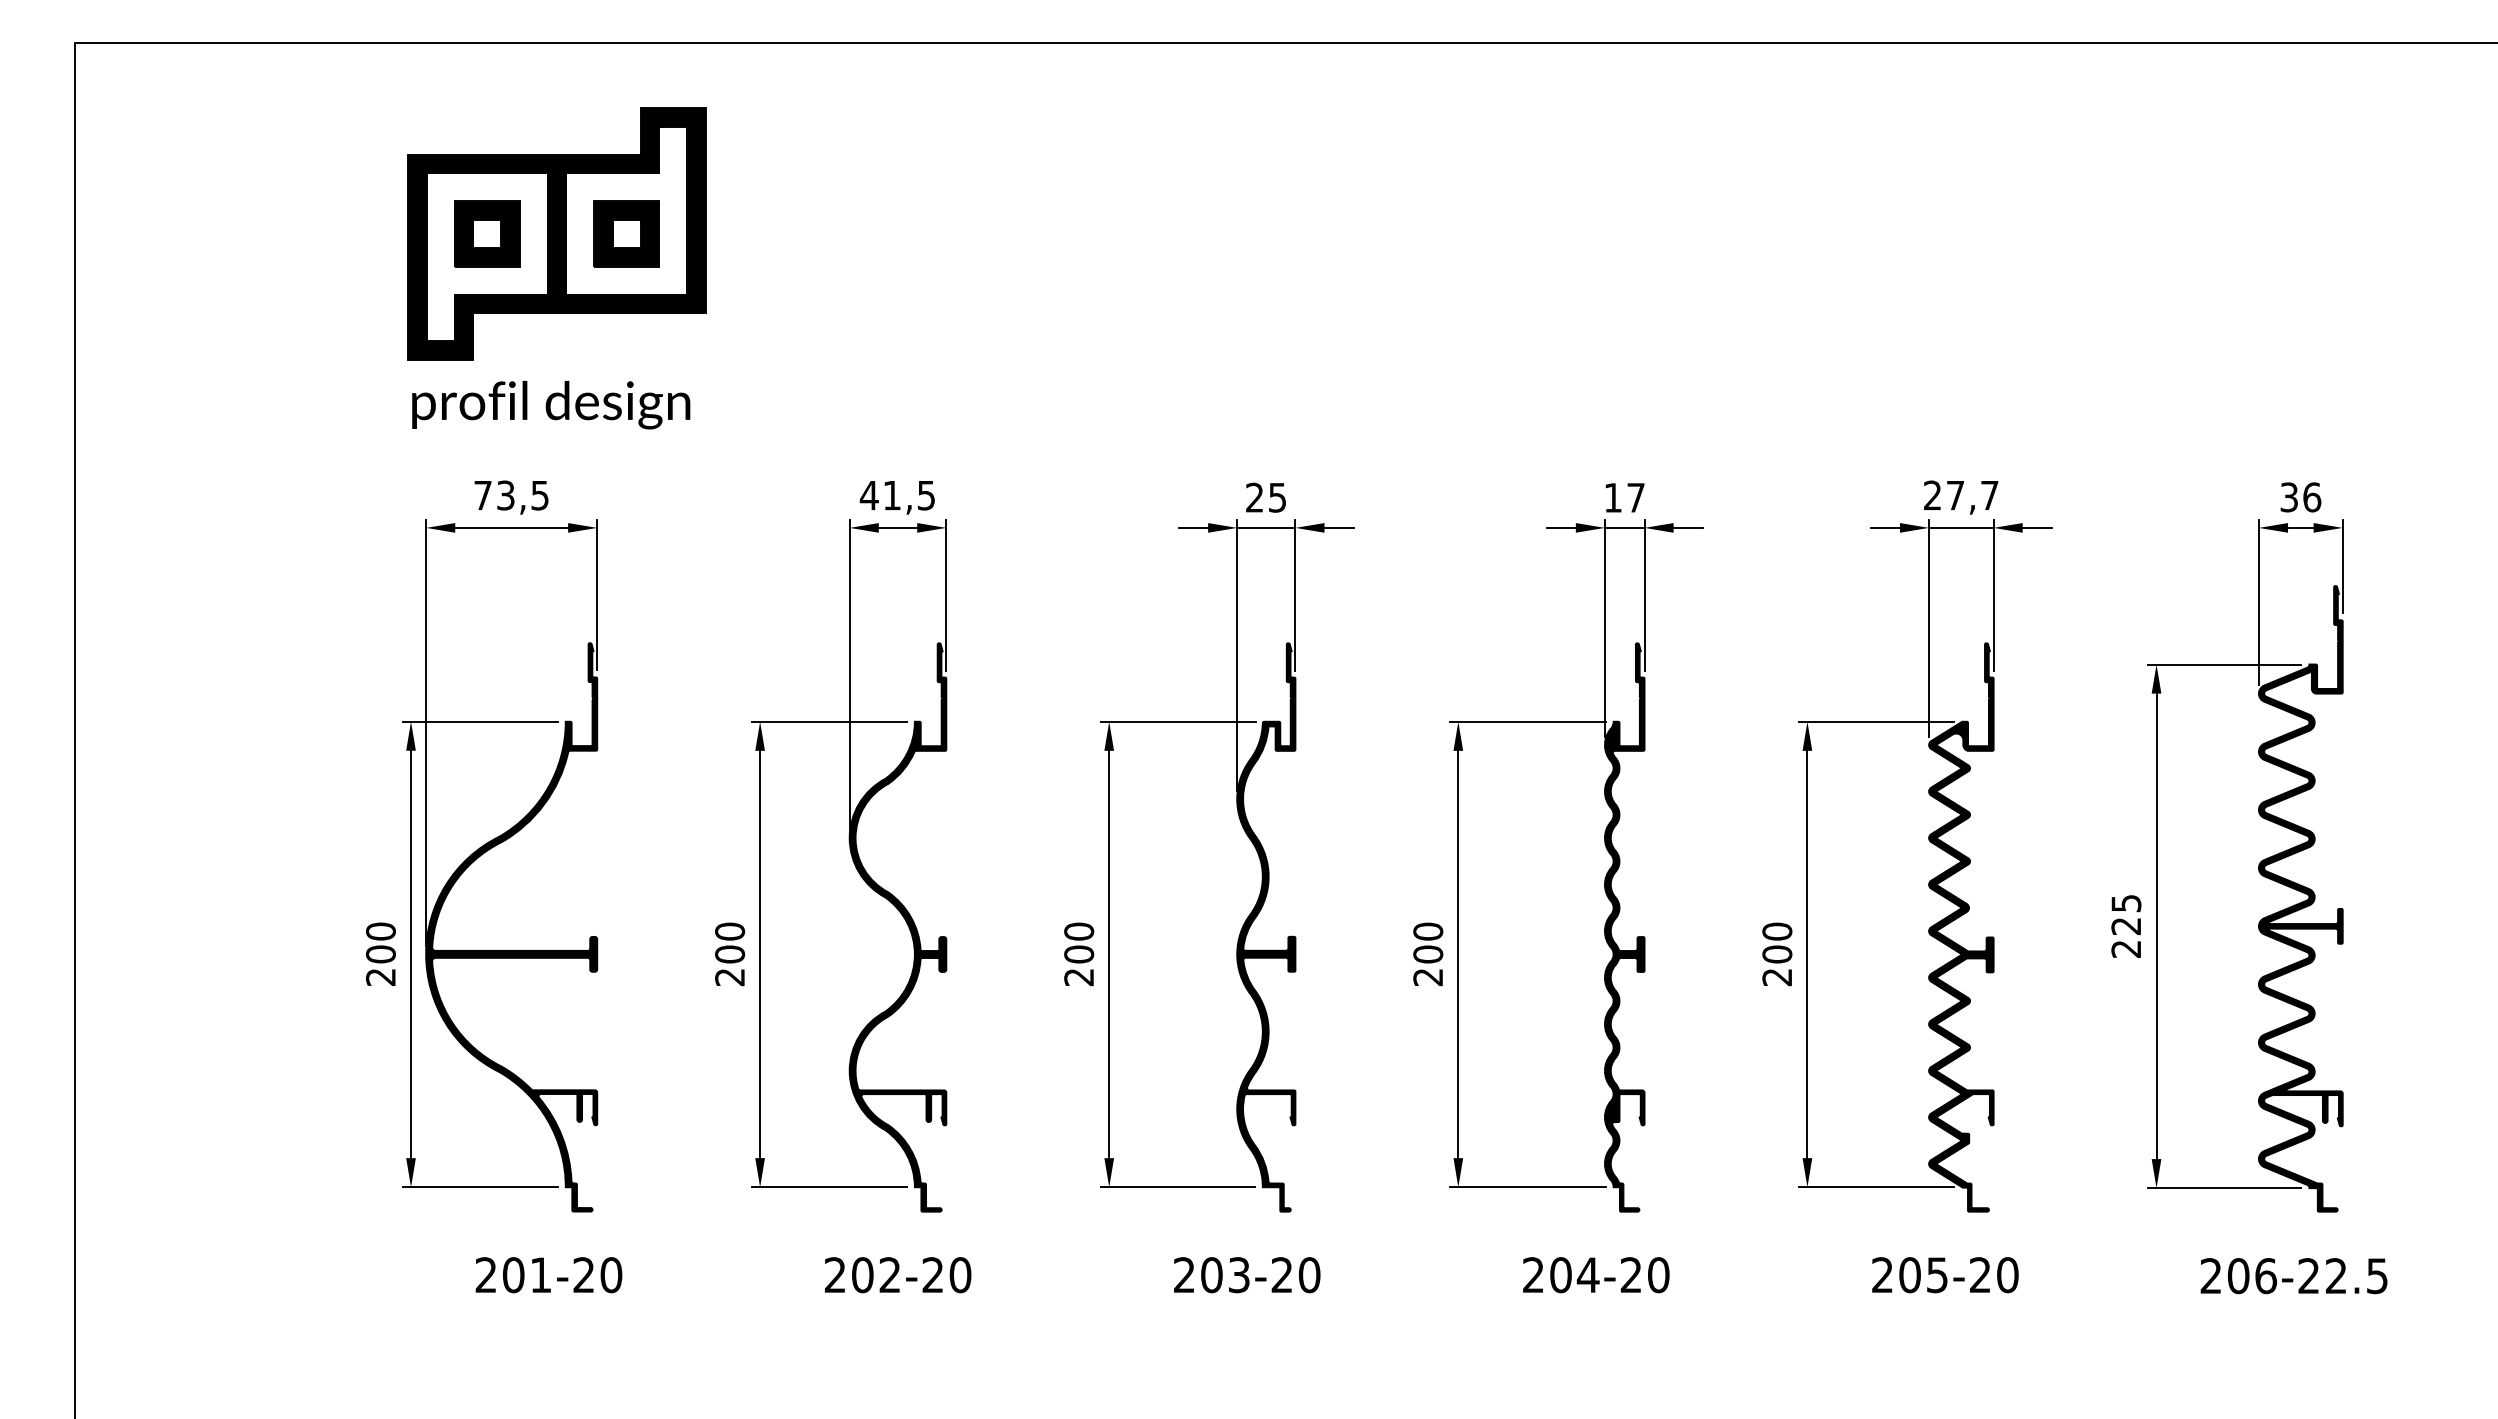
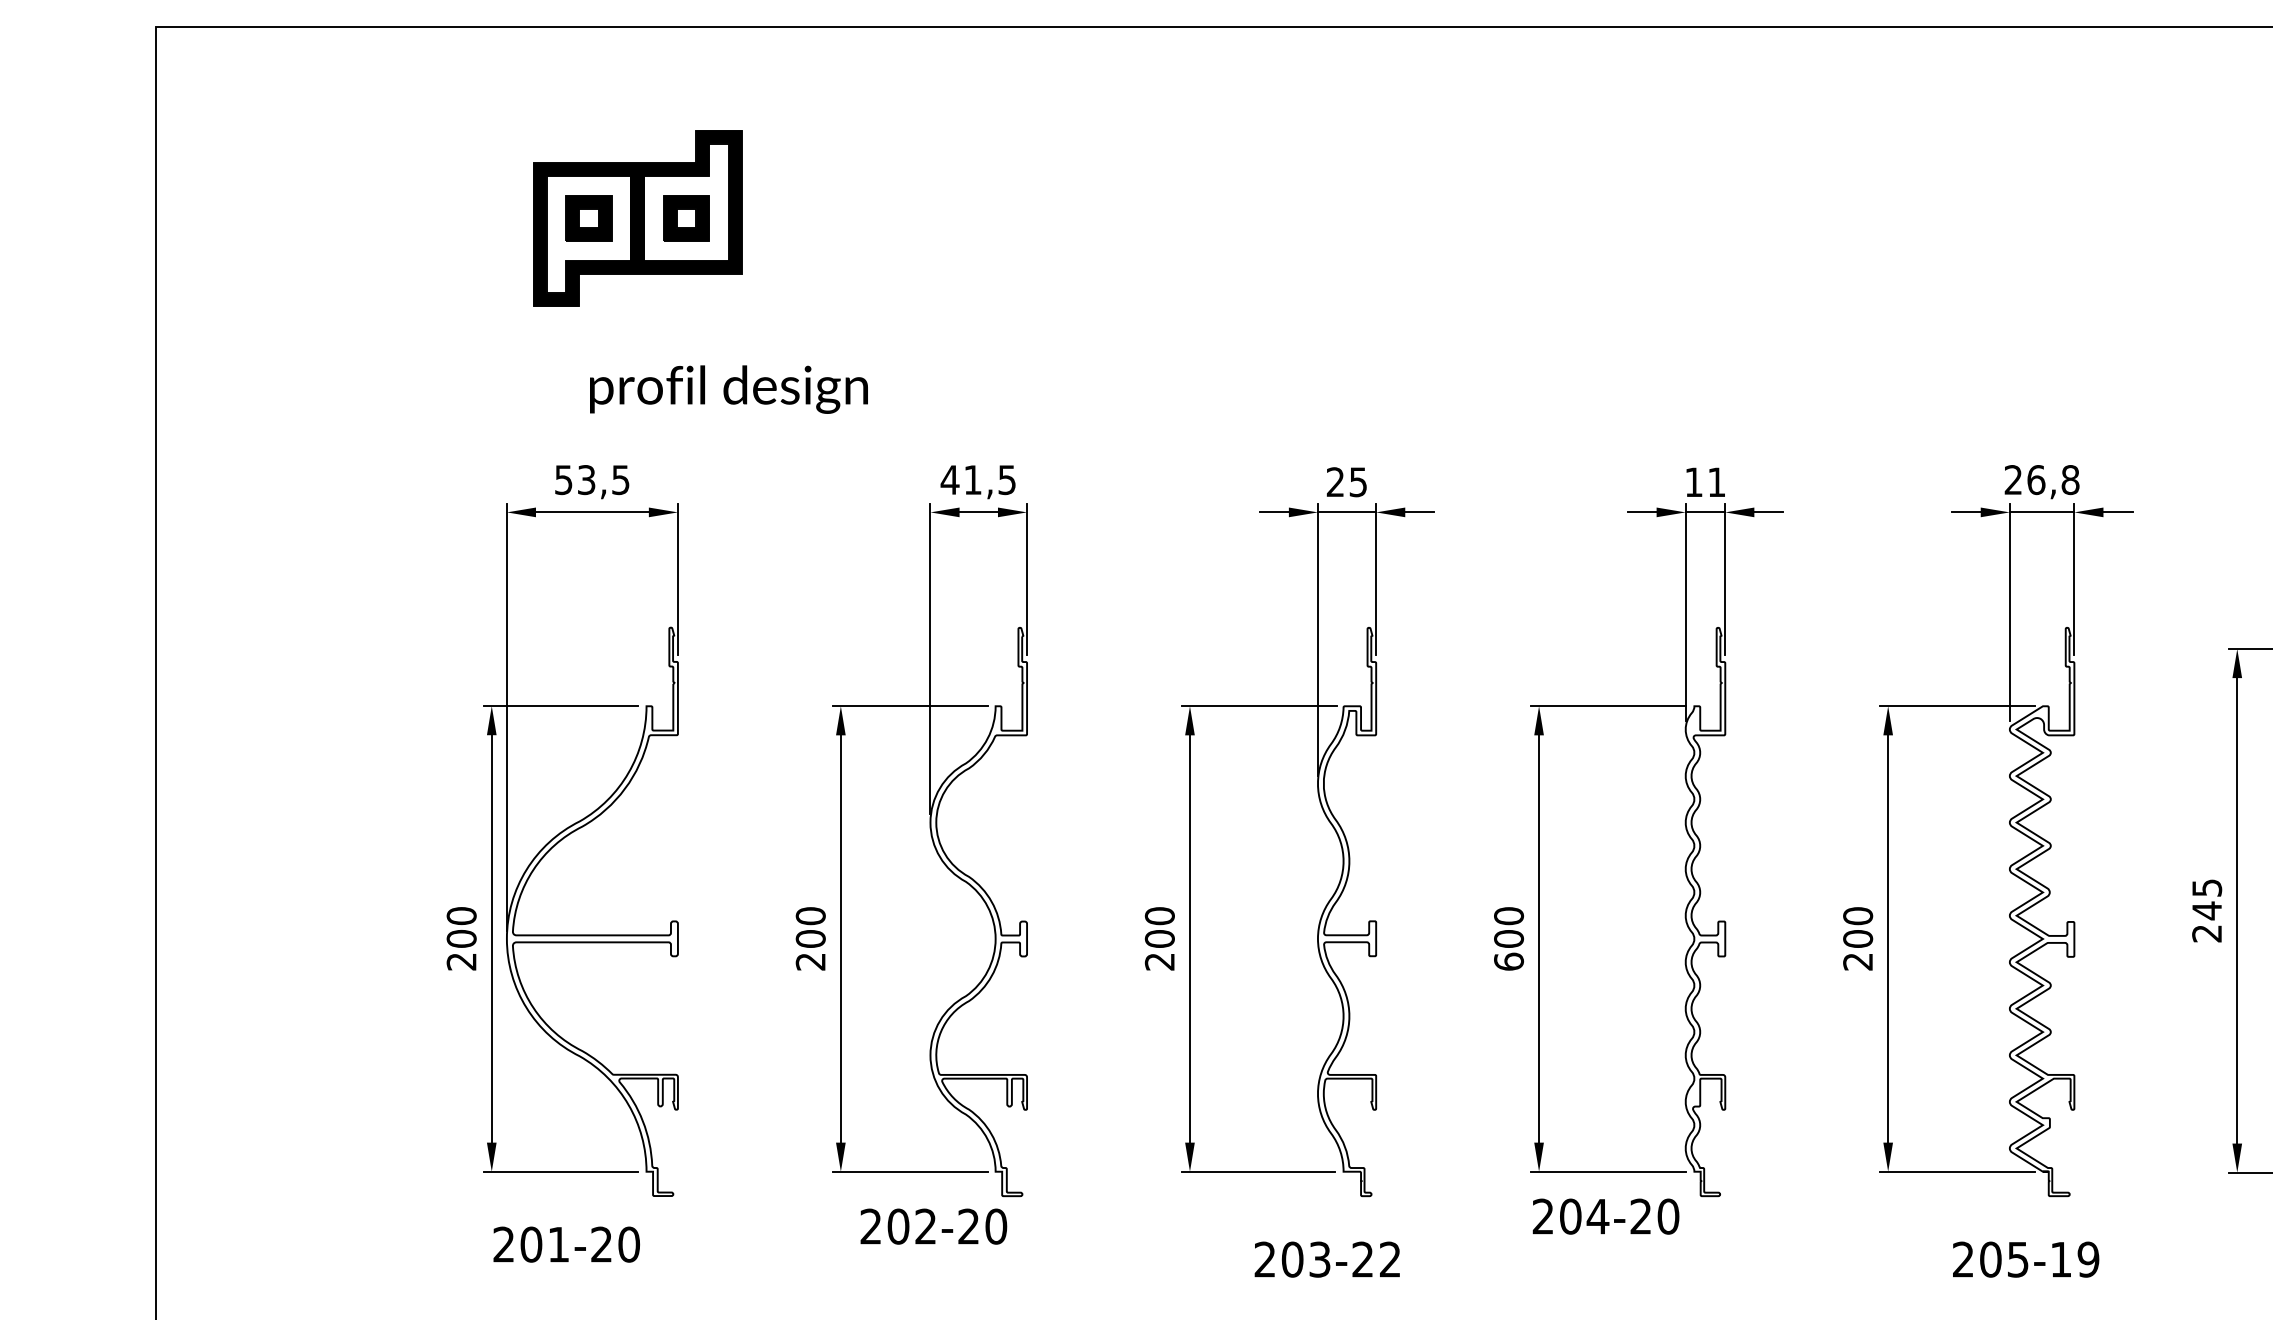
part: (556, 233) -> (637, 217), size x0.7
text: (551, 405) -> (729, 389), moved
text: (482, 495) -> (563, 479), 73,5 -> 53,5
text: (1972, 495) -> (2053, 479), 27,7 -> 26,8
text: (1635, 497) -> (1716, 481), 17 -> 11
text: (2125, 926) -> (2206, 910), 225 -> 245
fill: (511, 927) -> (592, 911), removed
fill: (897, 927) -> (978, 911), removed
fill: (1266, 927) -> (1347, 911), removed
fill: (1624, 927) -> (1705, 911), removed
fill: (1961, 927) -> (2042, 911), removed
text: (1428, 977) -> (1509, 961), 200 -> 600
text: (548, 1275) -> (566, 1244), moved
text: (898, 1275) -> (934, 1226), moved
text: (1309, 1275) -> (1390, 1259), 203-20 -> 203-22
text: (1596, 1275) -> (1606, 1216), moved
text: (1994, 1275) -> (2075, 1259), 205-20 -> 205-19

